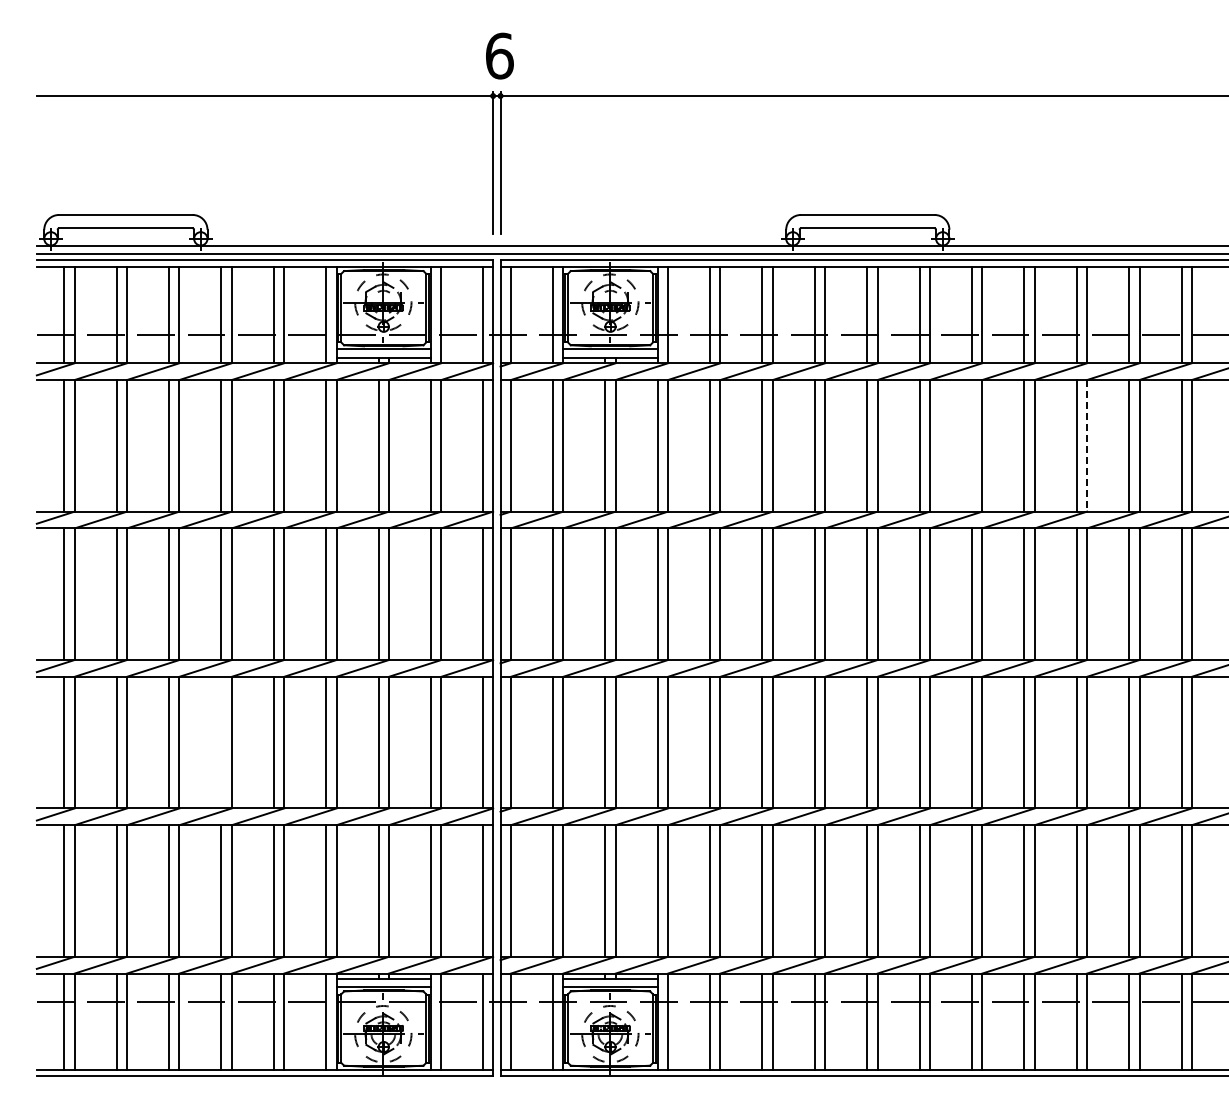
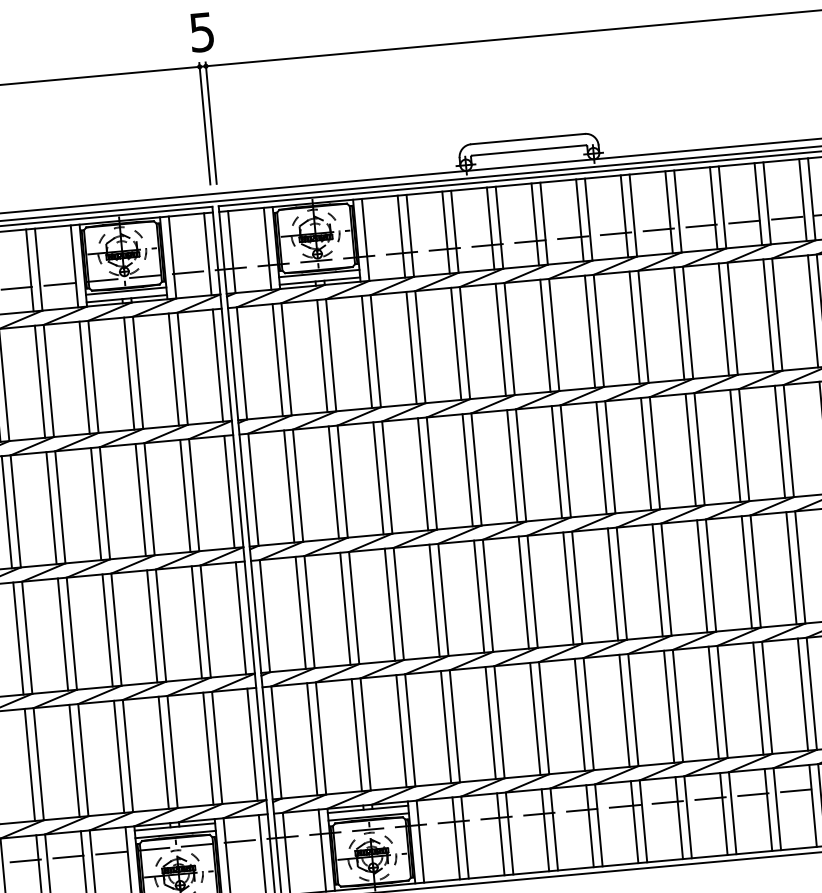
text: (499, 55) -> (201, 31), 6 -> 5
line: (971, 445) -> (634, 327), added
line: (1087, 445) -> (732, 318), dashed -> solid
line: (221, 742) -> (18, 638), added

